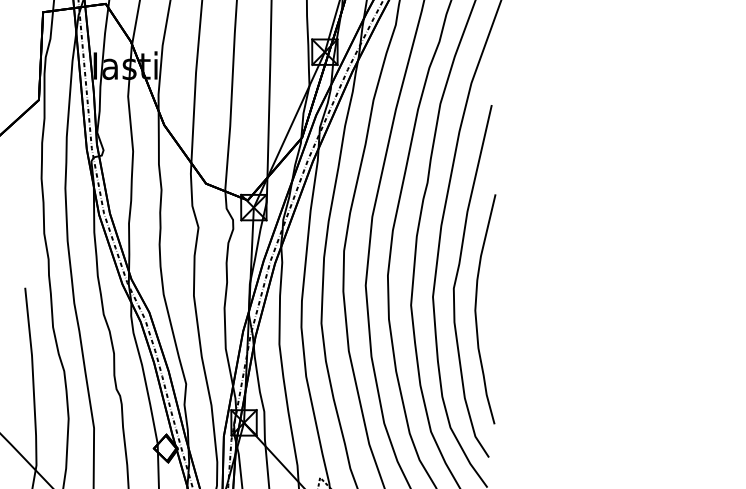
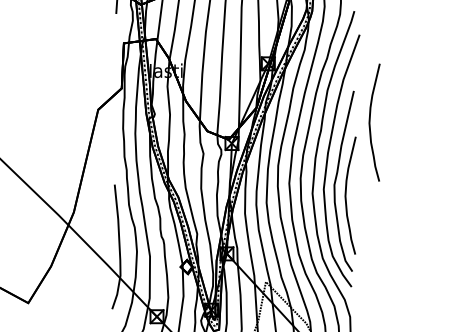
curve: (524, 166) -> (370, 122), added

